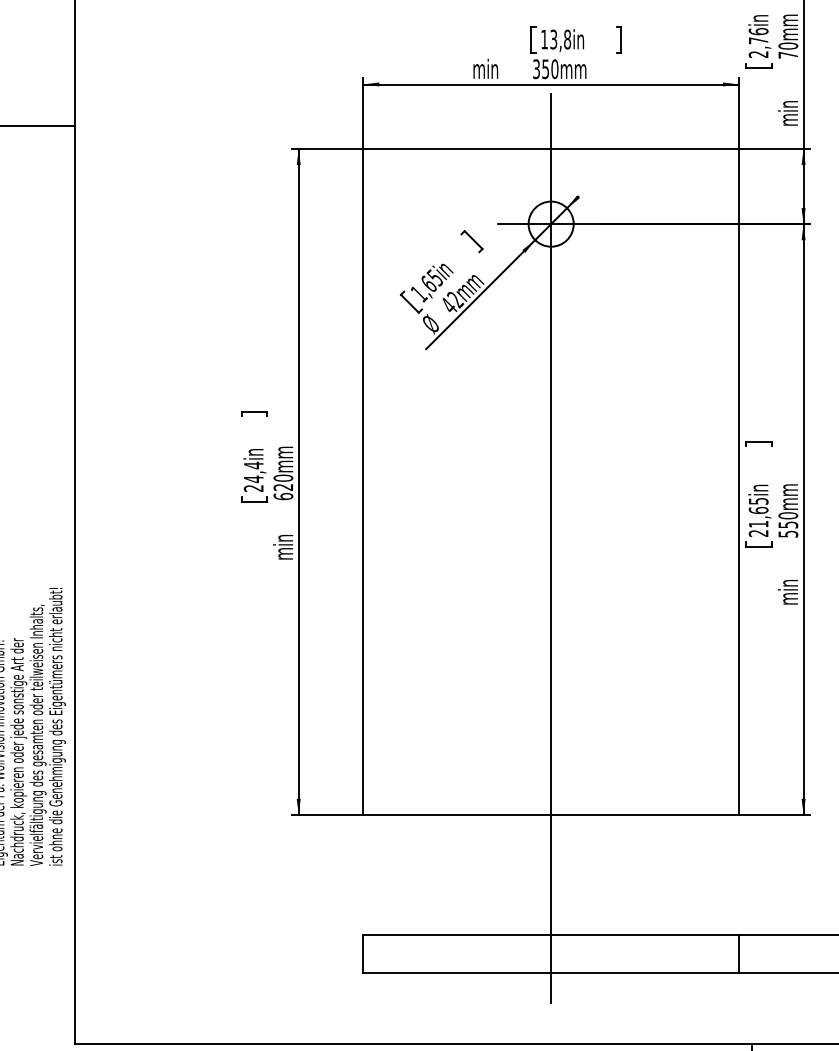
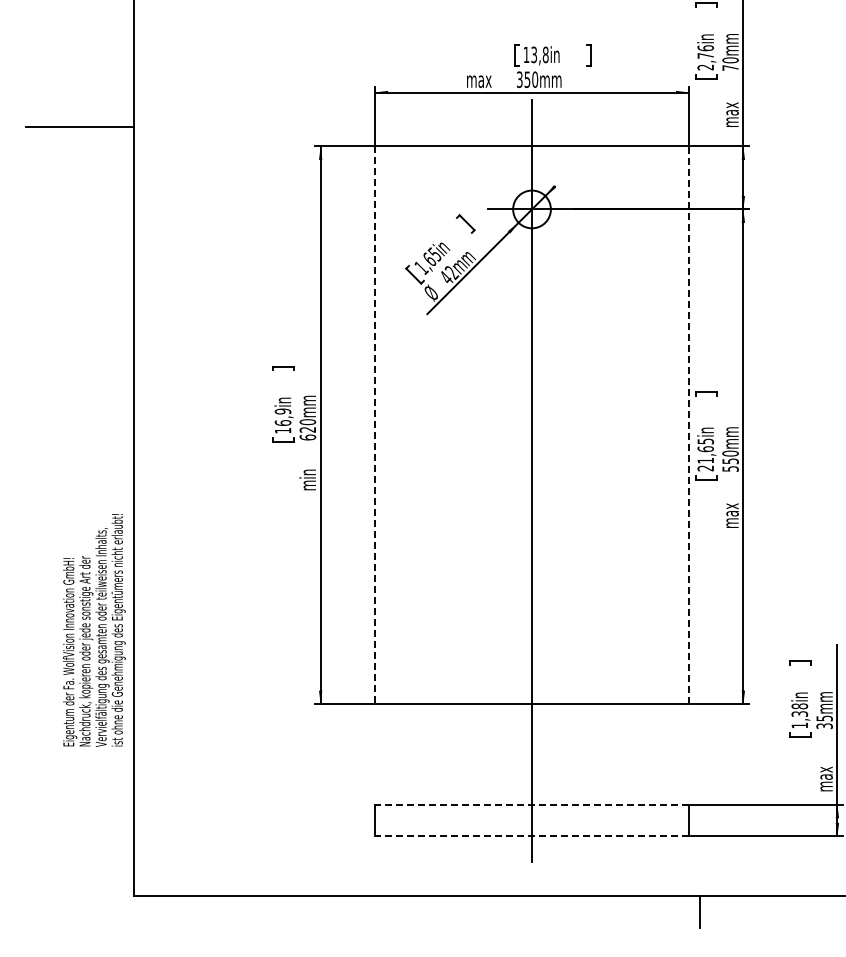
text: (494, 68) -> (484, 79), min -> max
text: (787, 103) -> (729, 108), min -> max
text: (253, 476) -> (282, 420), 24,4in -> 16,9in
line: (363, 482) -> (374, 425), solid -> dashed
line: (739, 482) -> (689, 425), solid -> dashed
text: (787, 582) -> (729, 509), min -> max
line: (550, 934) -> (531, 804), solid -> dashed
line: (550, 973) -> (531, 836), solid -> dashed

